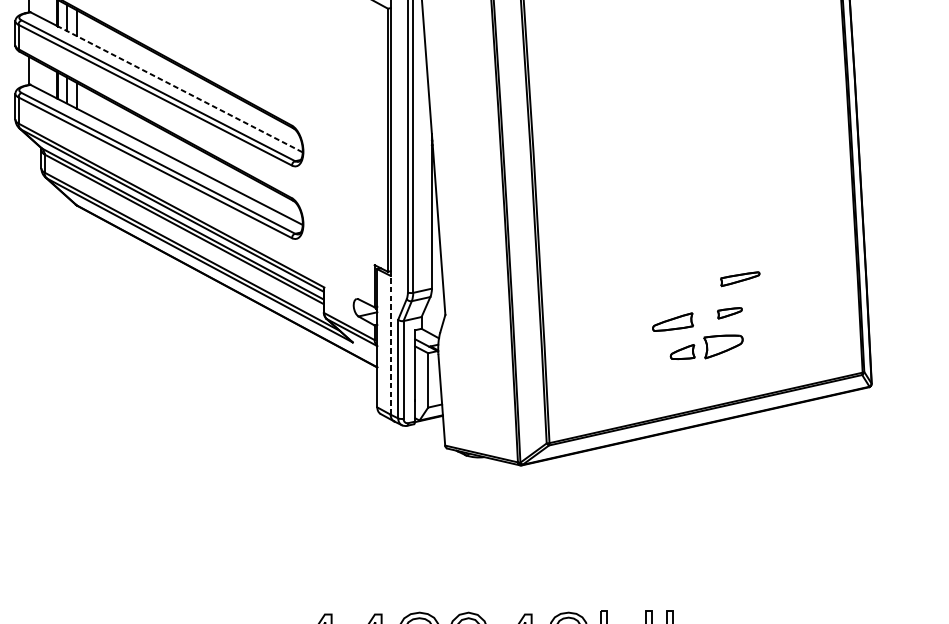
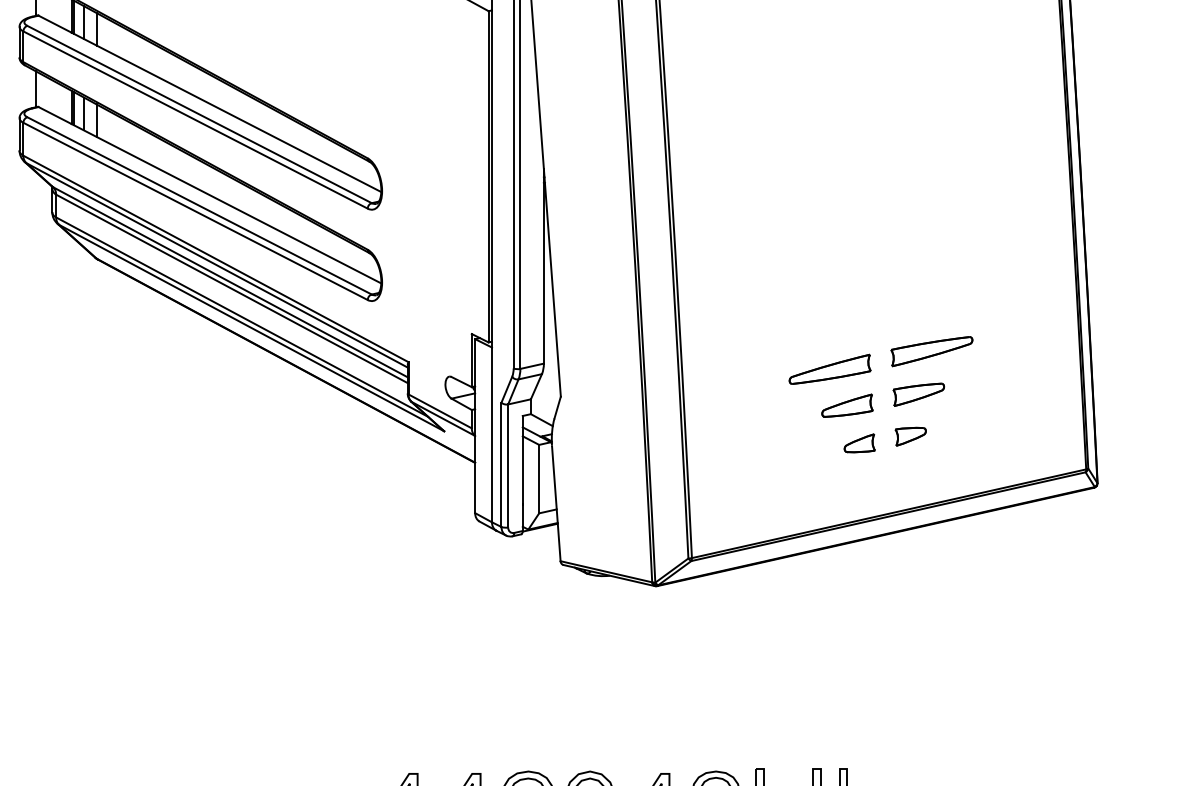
line: (179, 89) -> (226, 112), dashed -> solid
part: (739, 279) -> (931, 351), size x1.67
part: (658, 292) -> (829, 368), added
part: (729, 313) -> (918, 394), size x1.67
line: (390, 344) -> (491, 434), dashed -> solid
part: (723, 346) -> (910, 436), size x0.62

